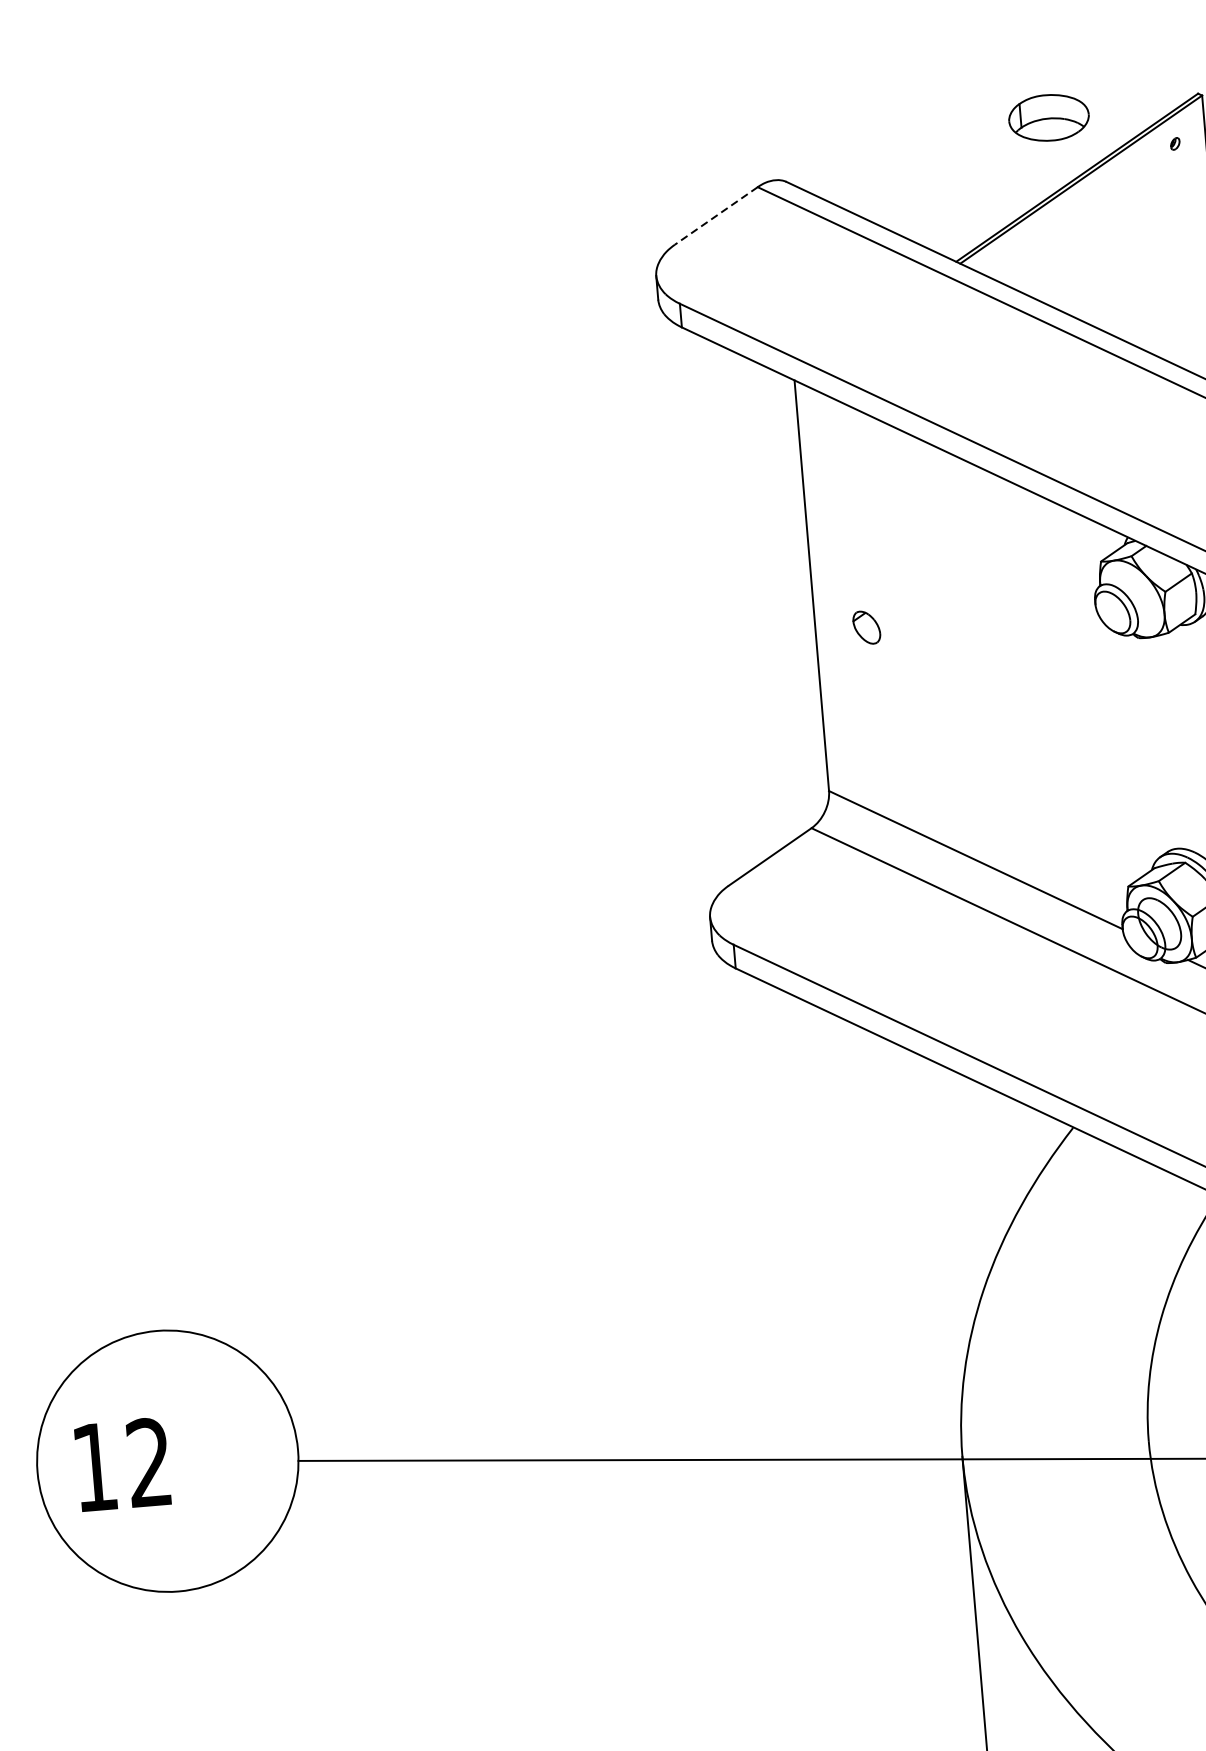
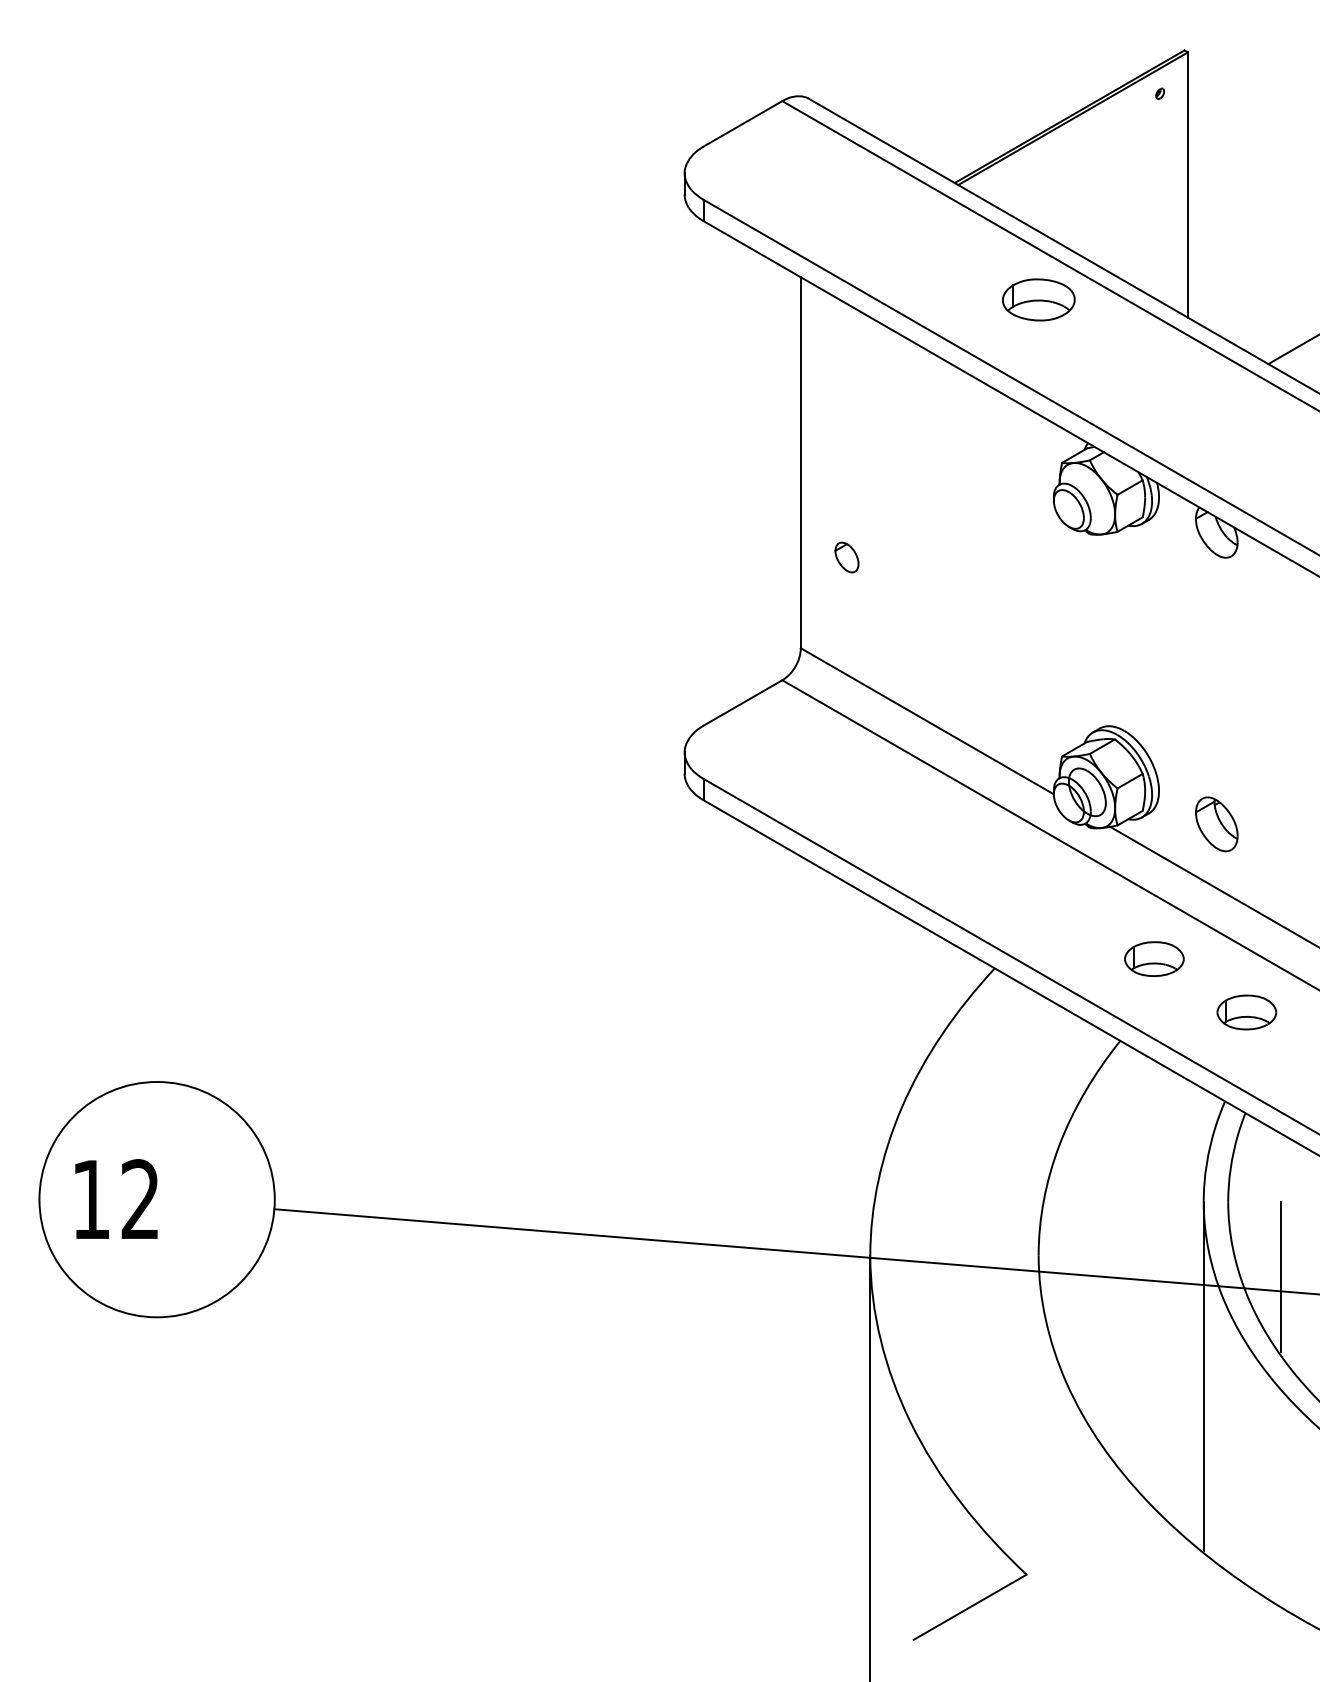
part: (1048, 117) -> (1038, 299), moved
line: (715, 216) -> (742, 124), dashed -> solid
part: (866, 627) -> (846, 557), moved

